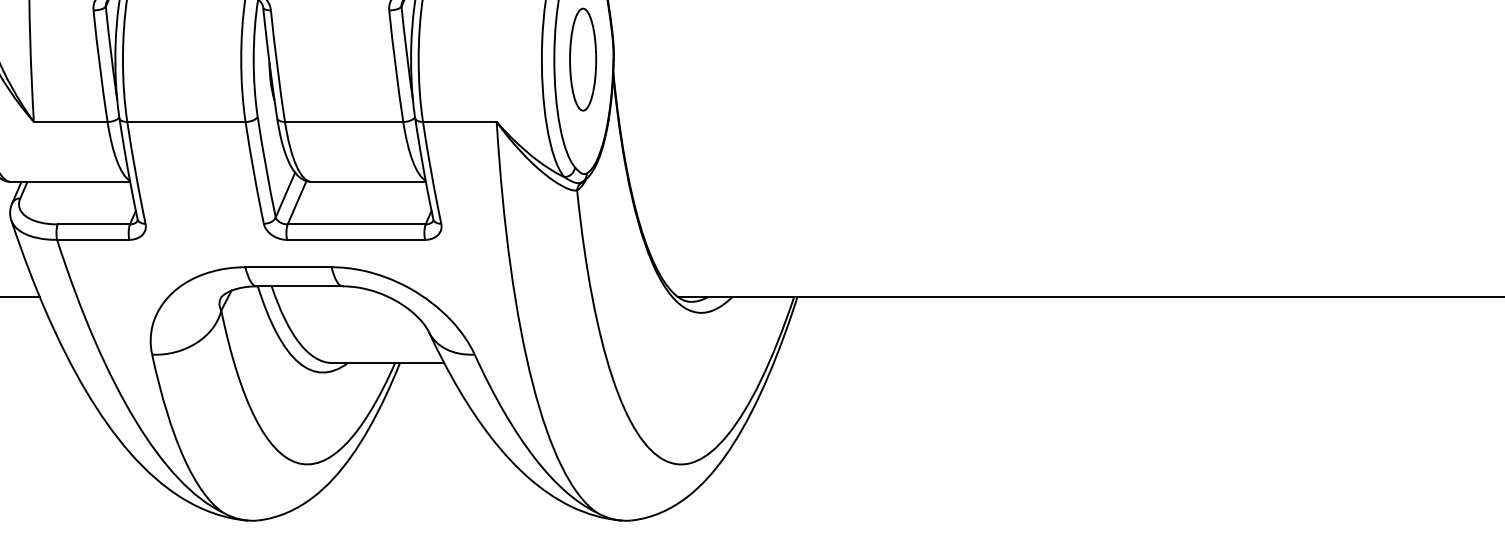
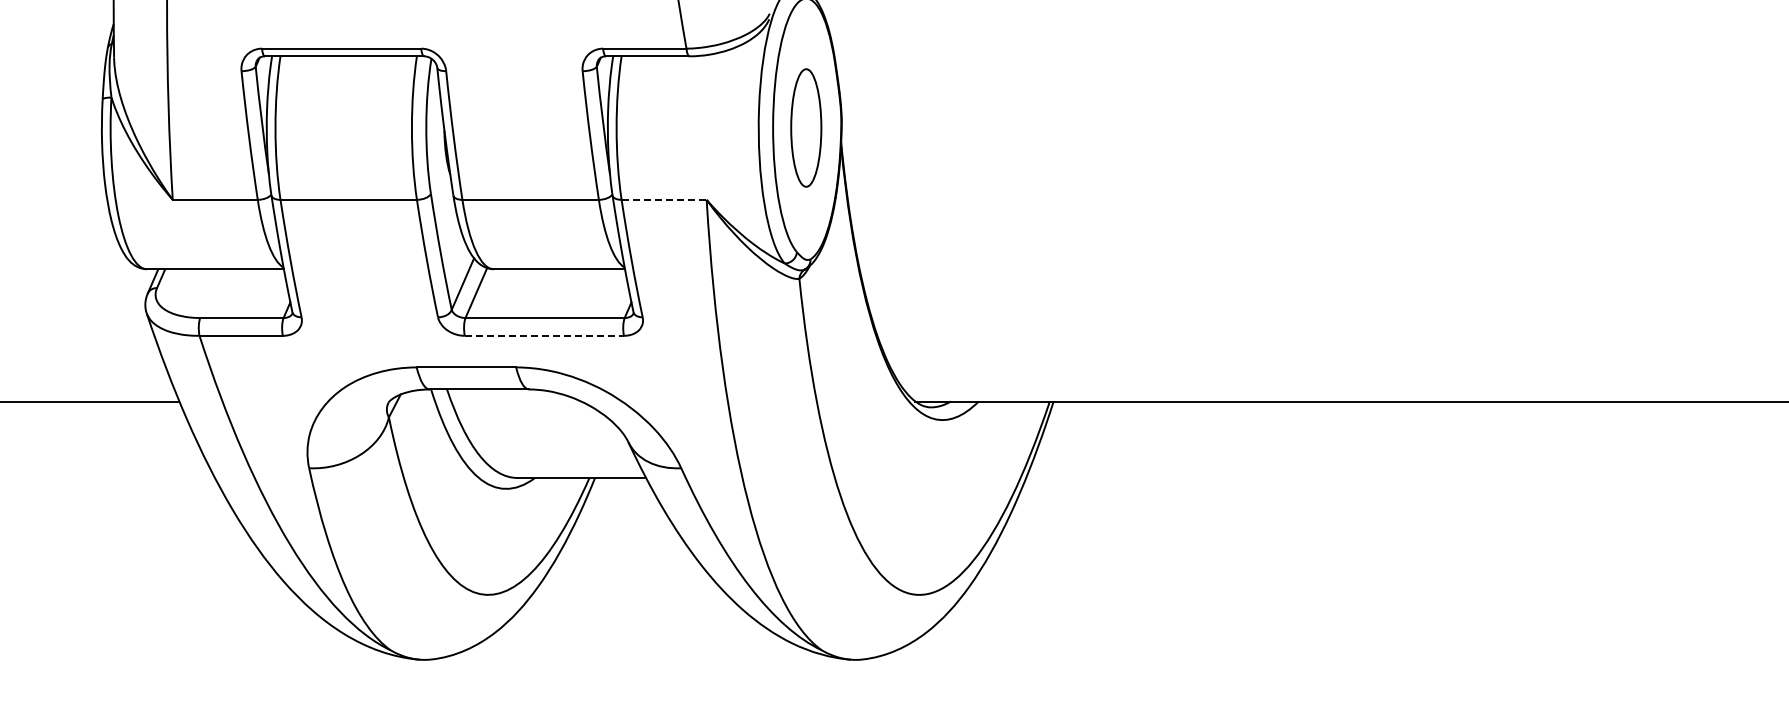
line: (460, 121) -> (664, 199), solid -> dashed
line: (356, 239) -> (544, 335), solid -> dashed

